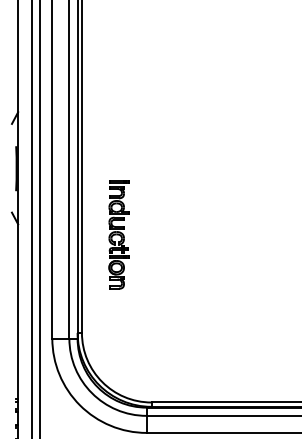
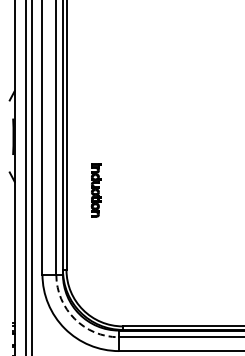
part: (118, 234) -> (96, 190), size x0.6
arc: (91, 392) -> (74, 318), solid -> dashed

